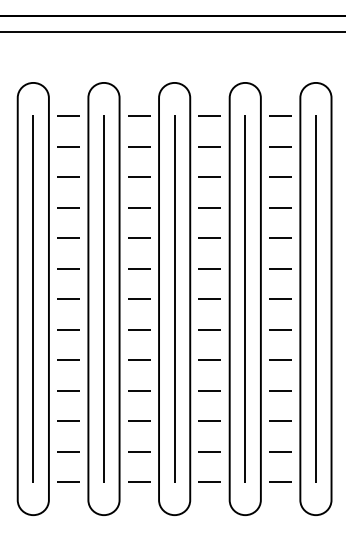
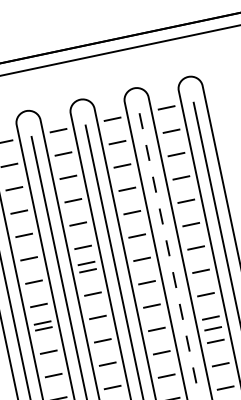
line: (139, 289) -> (86, 263), added
line: (245, 299) -> (169, 253), solid -> dashed
line: (68, 352) -> (42, 322), added
line: (280, 404) -> (213, 328), added

